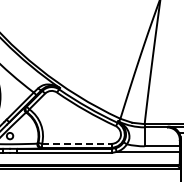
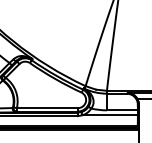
line: (76, 143) -> (47, 107), dashed -> solid

